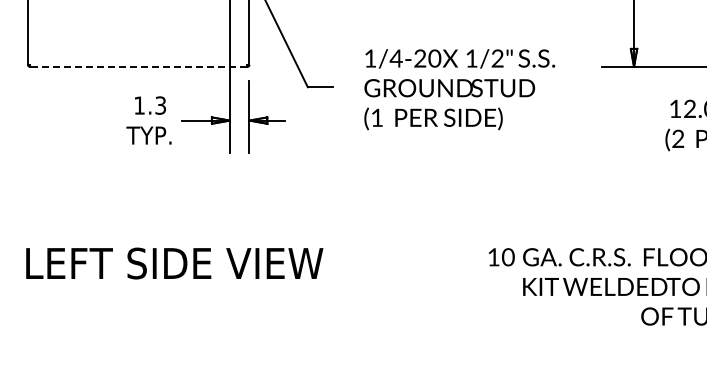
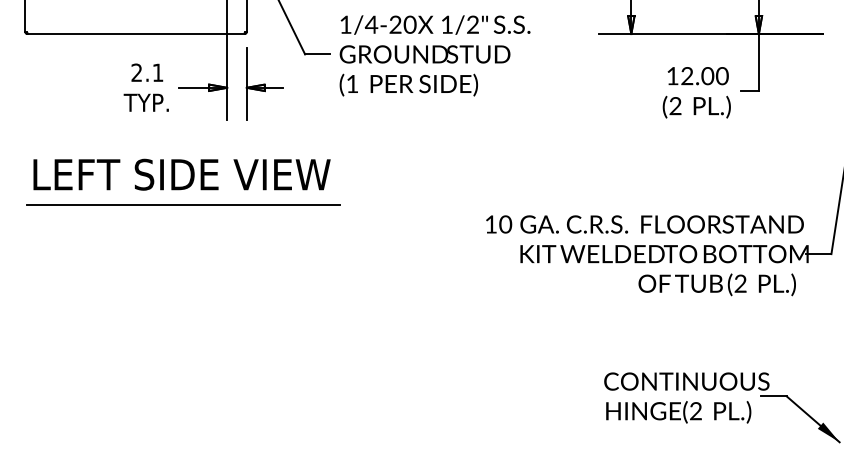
line: (139, 67) -> (136, 34), dashed -> solid
text: (459, 89) -> (434, 55), moved
text: (150, 105) -> (147, 72), 1.3 -> 2.1
line: (186, 238) -> (183, 205), added
text: (174, 263) -> (181, 174), moved

